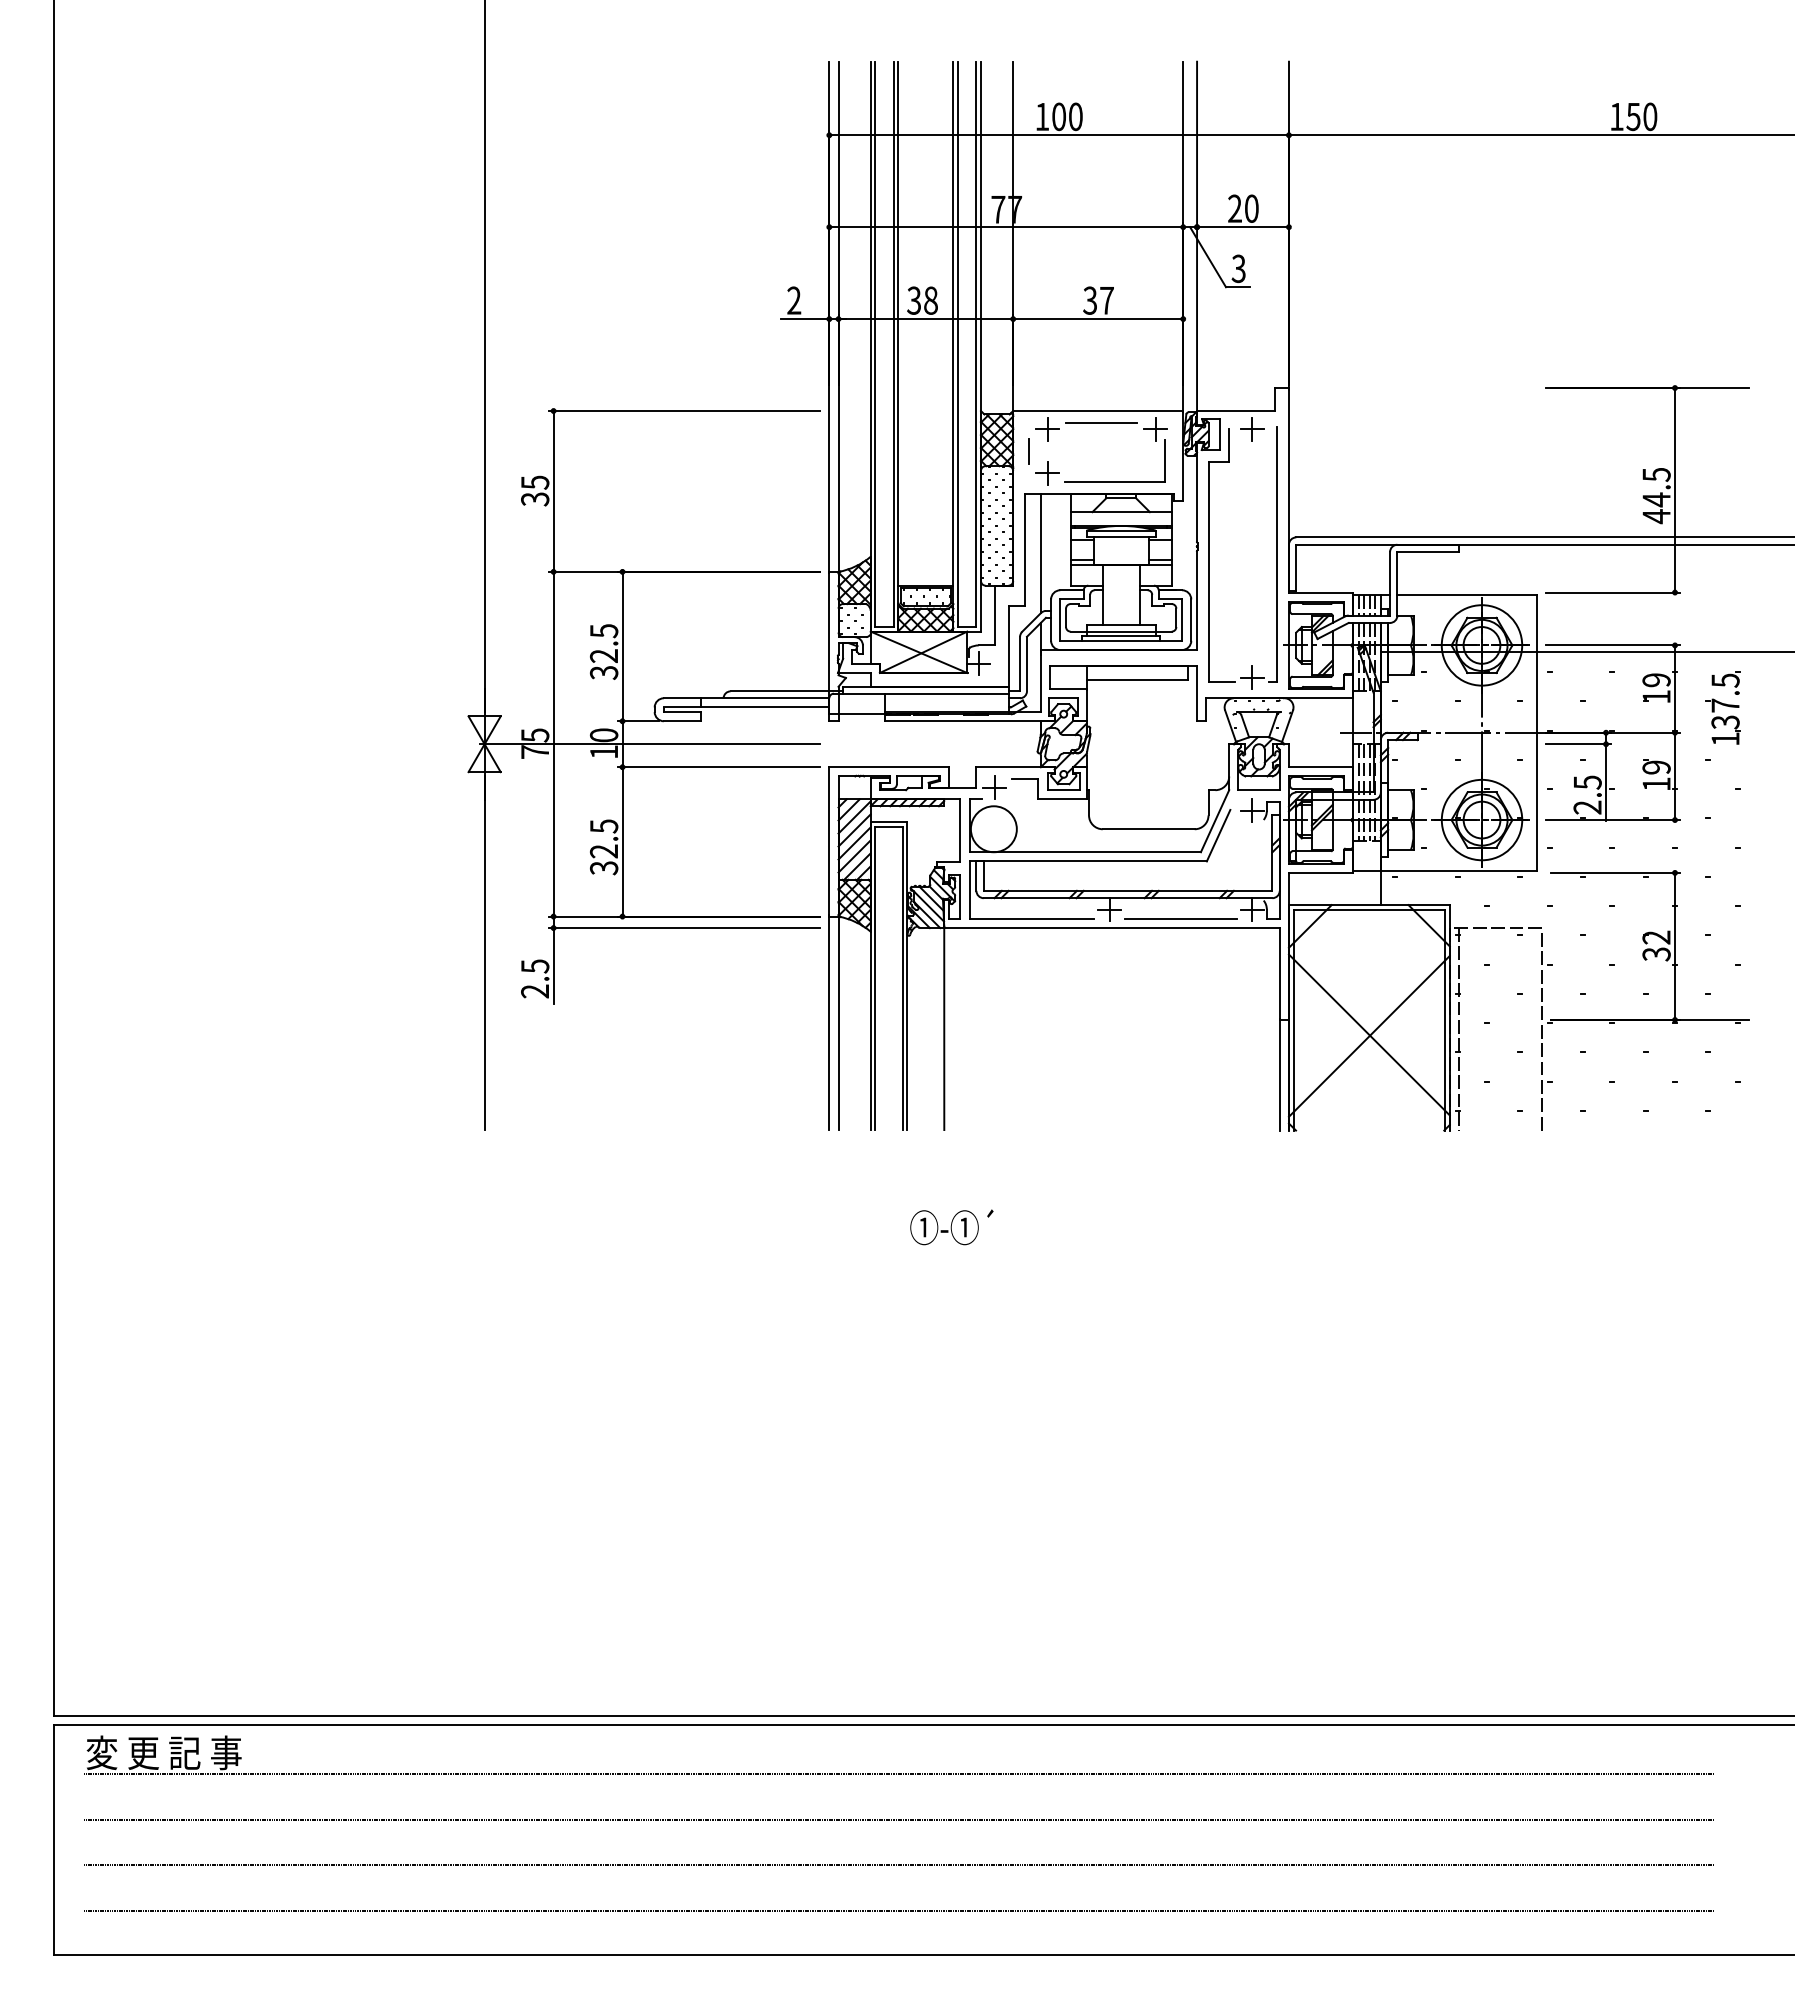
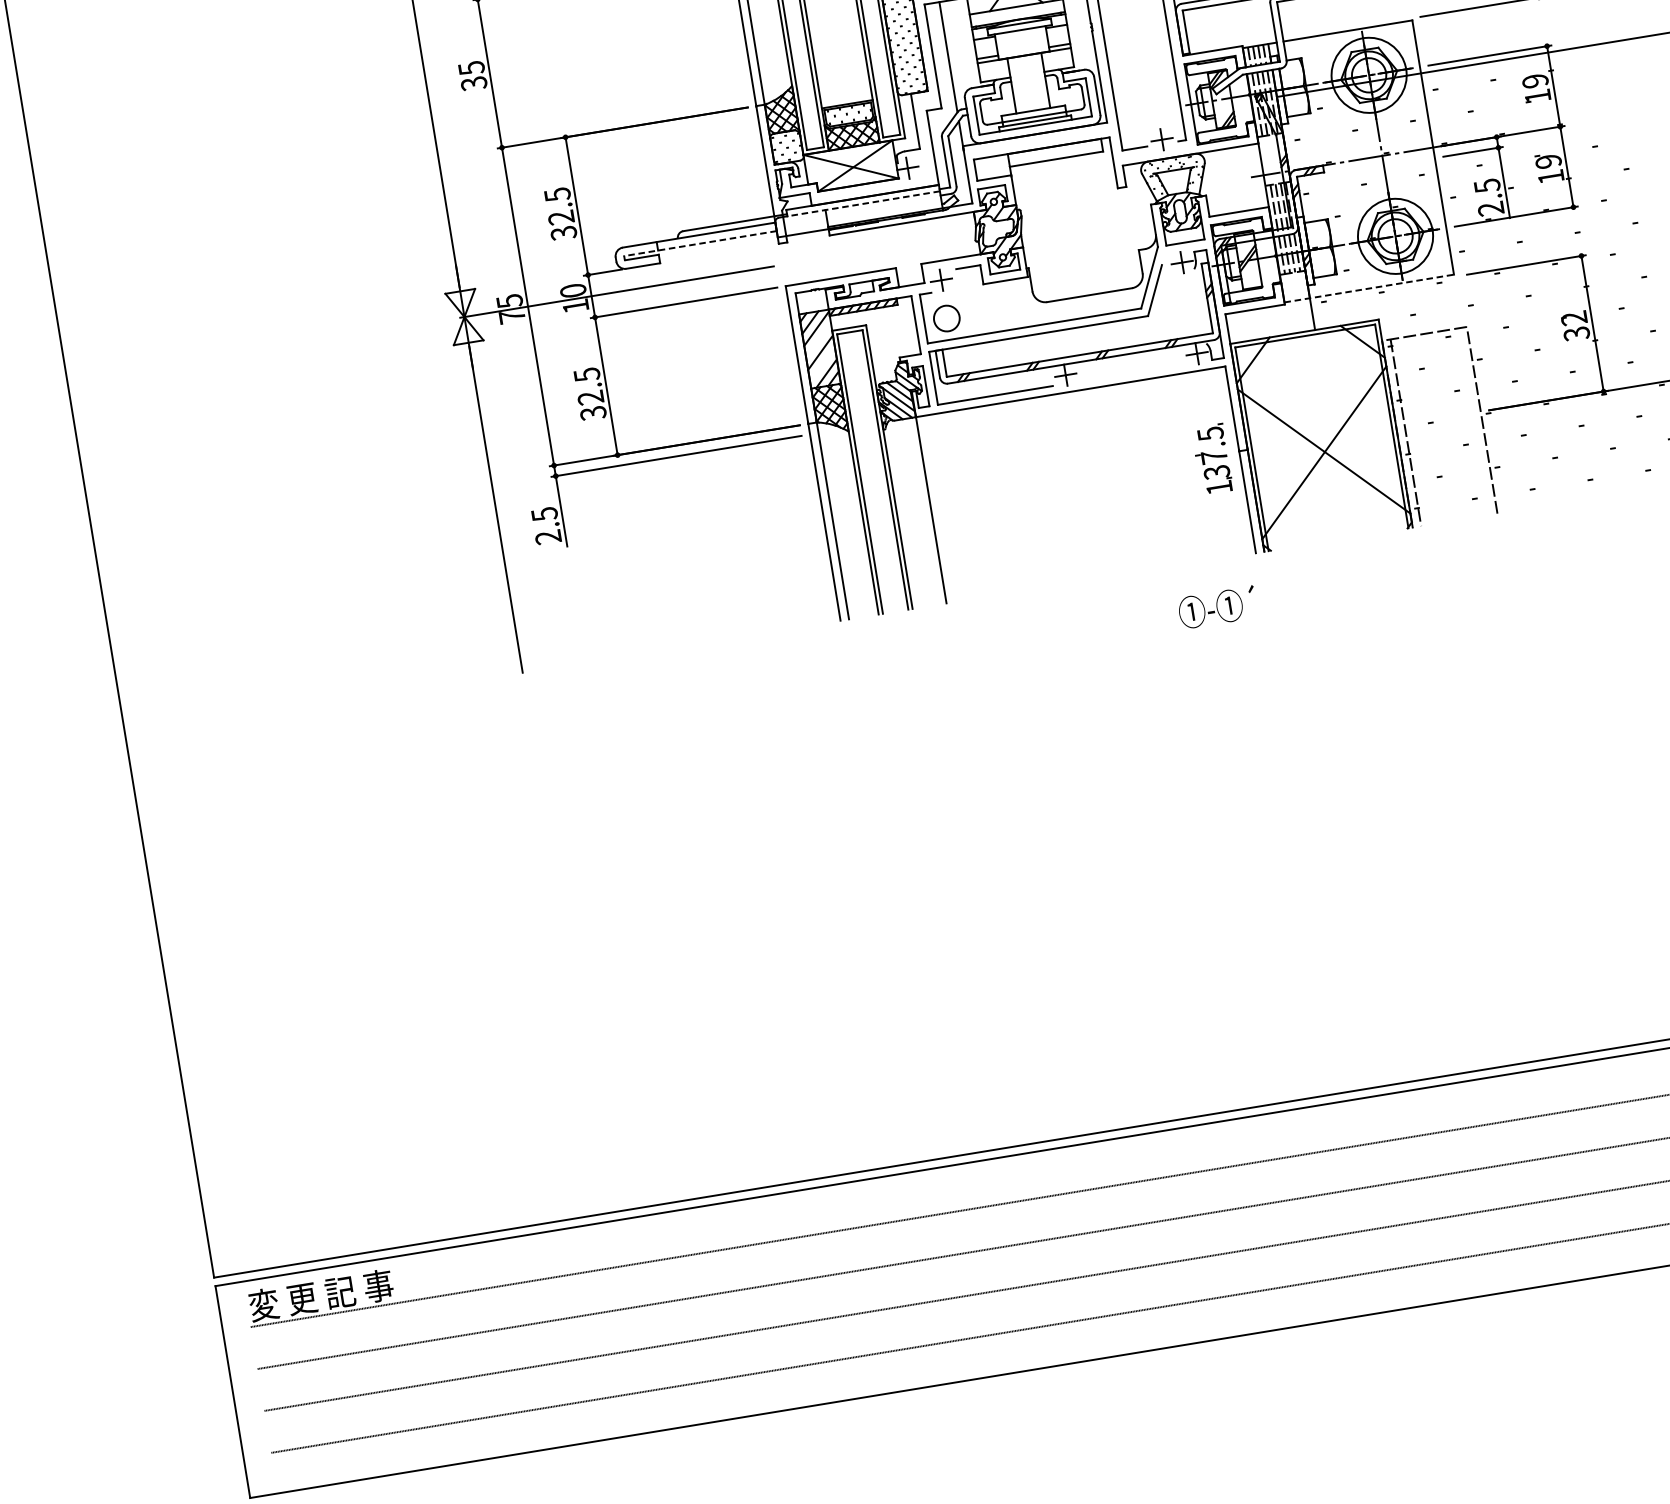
line: (925, 693) -> (863, 203), solid -> dashed
line: (746, 707) -> (700, 243), solid -> dashed
part: (1722, 707) -> (1211, 459), moved
circle: (993, 829) -> (946, 318), size x0.6
line: (854, 830) -> (818, 340), removed
line: (854, 856) -> (822, 364), removed
line: (1445, 870) -> (1369, 288), solid -> dashed
line: (1180, 918) -> (1132, 372), removed
text: (951, 1227) -> (1217, 607), moved

